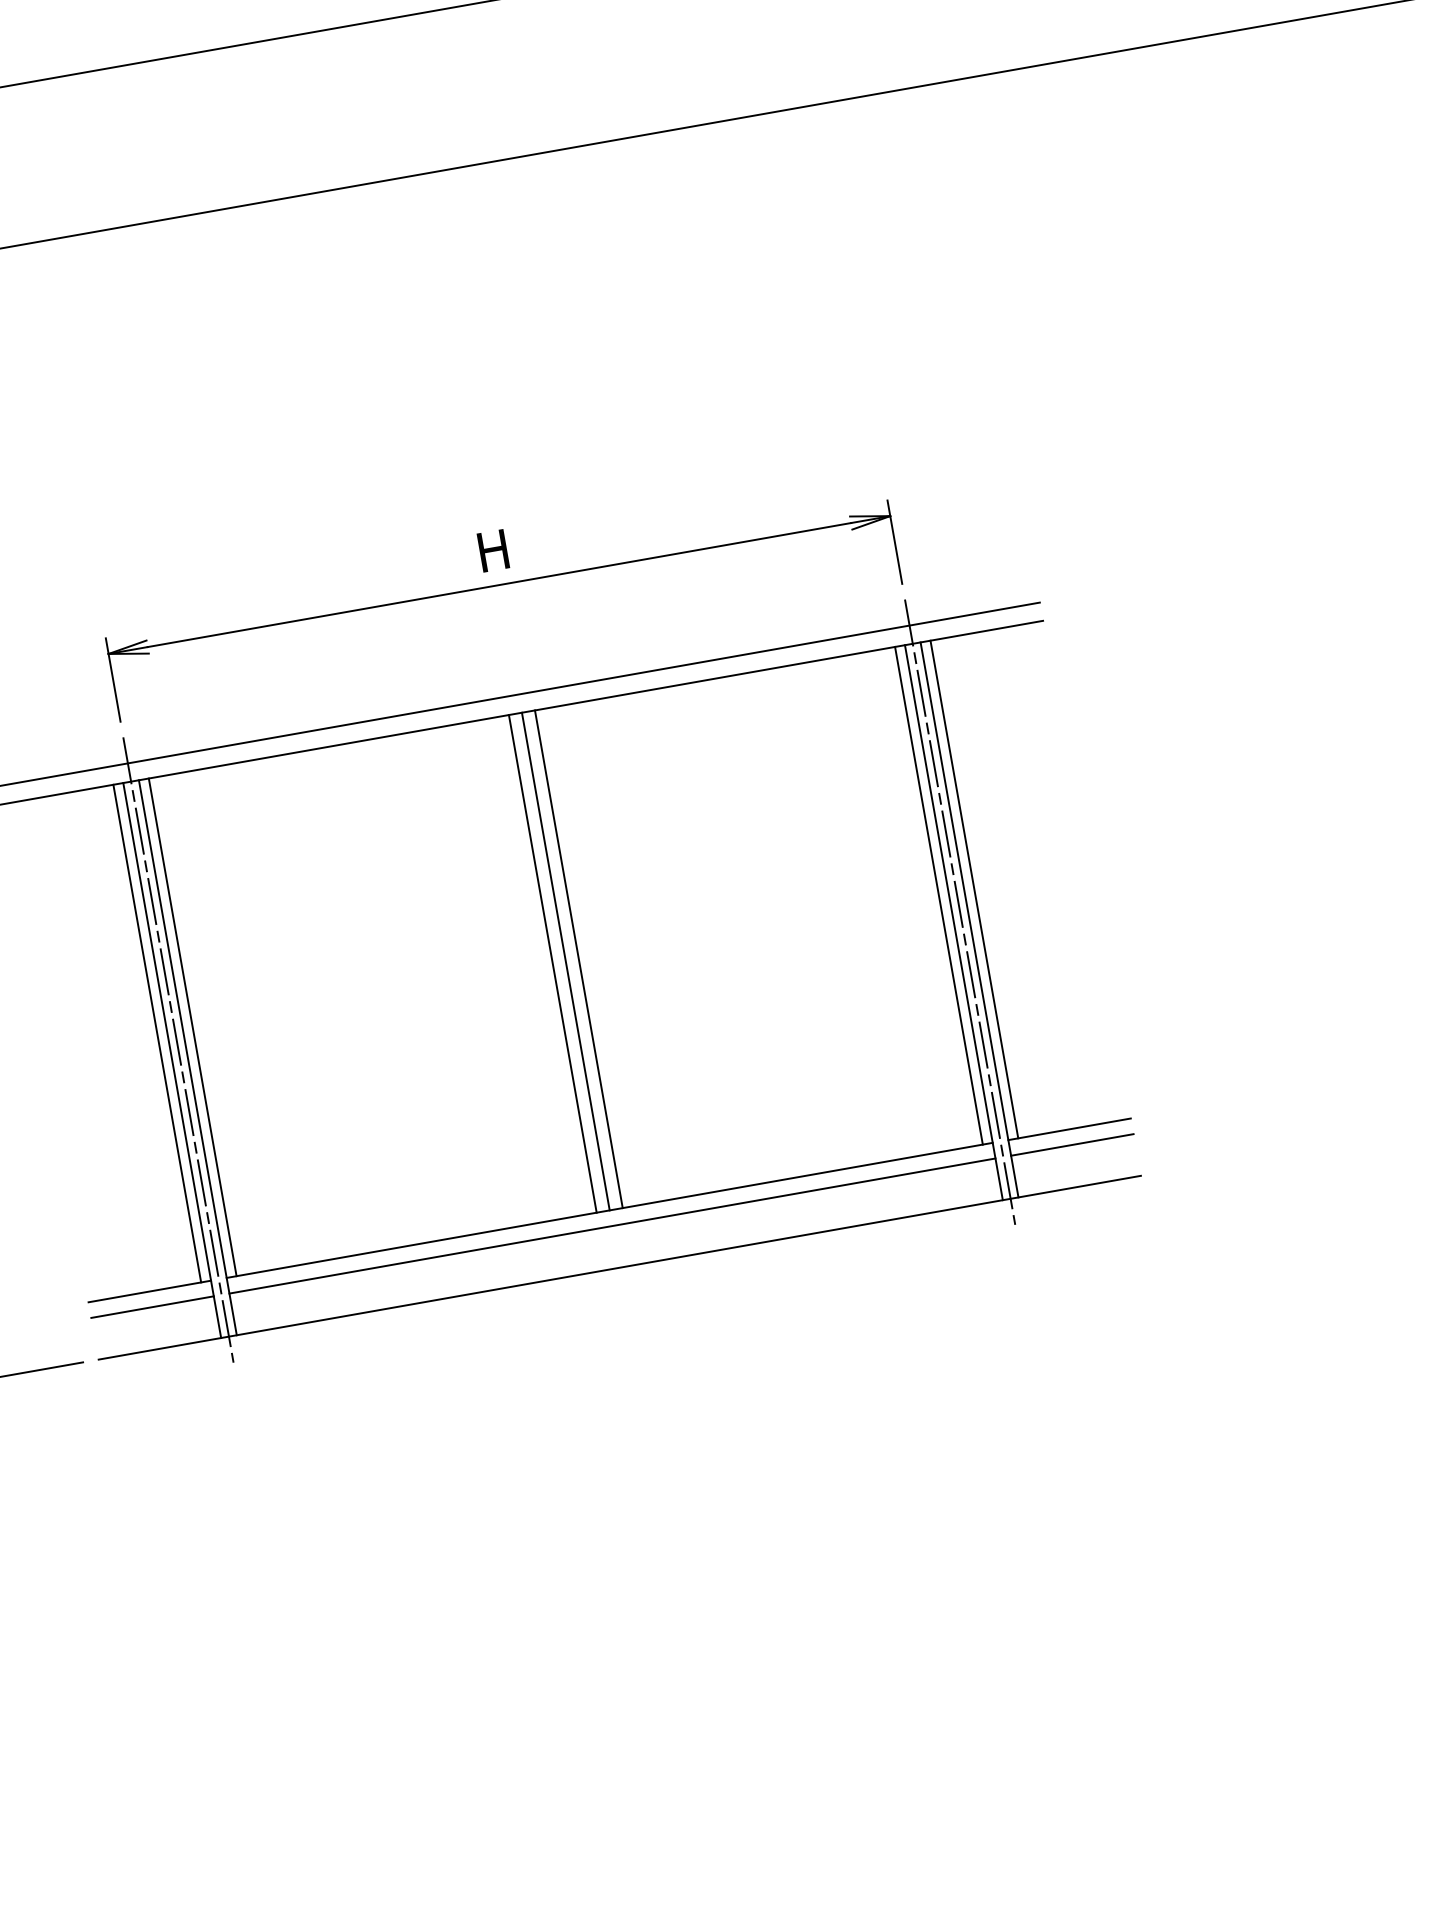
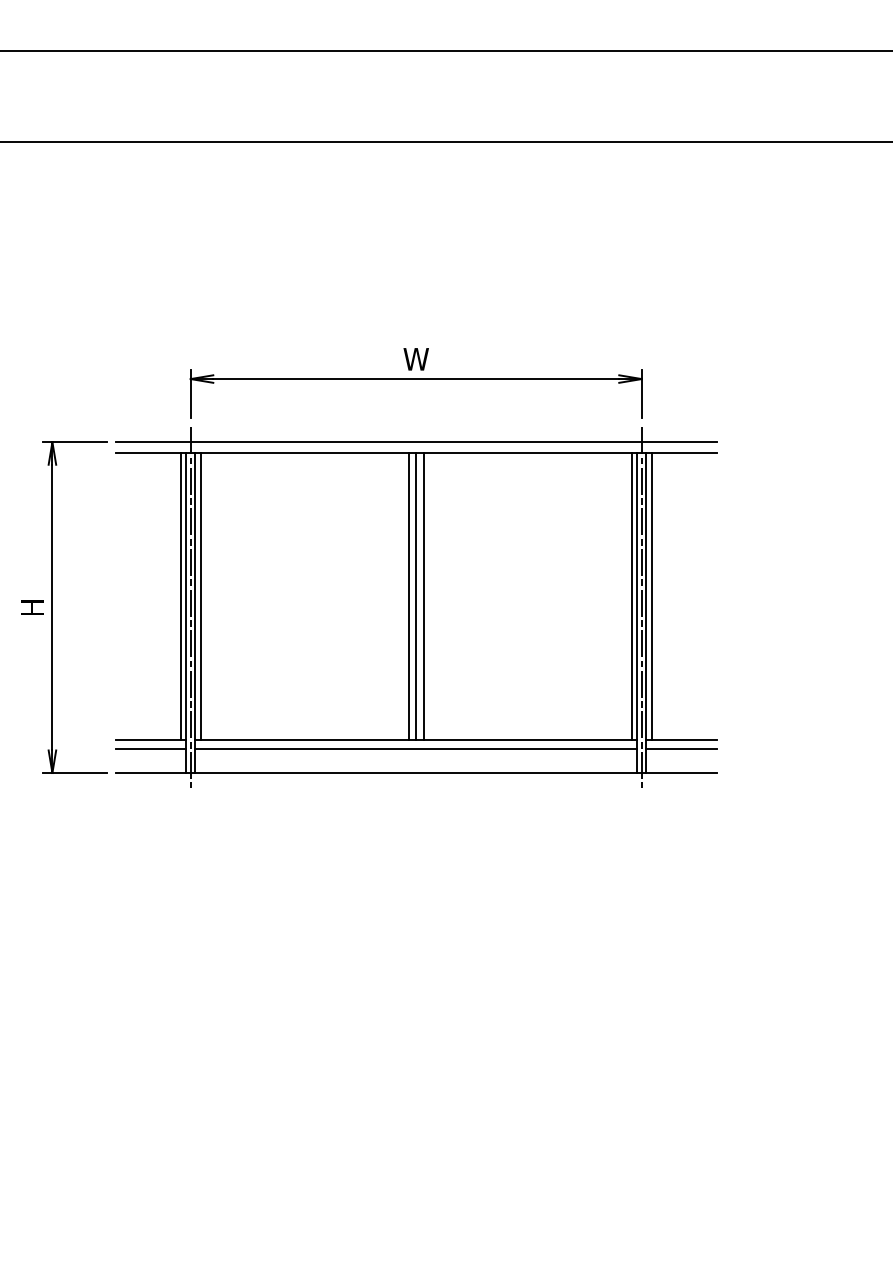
text: (492, 551) -> (415, 359), H -> W

